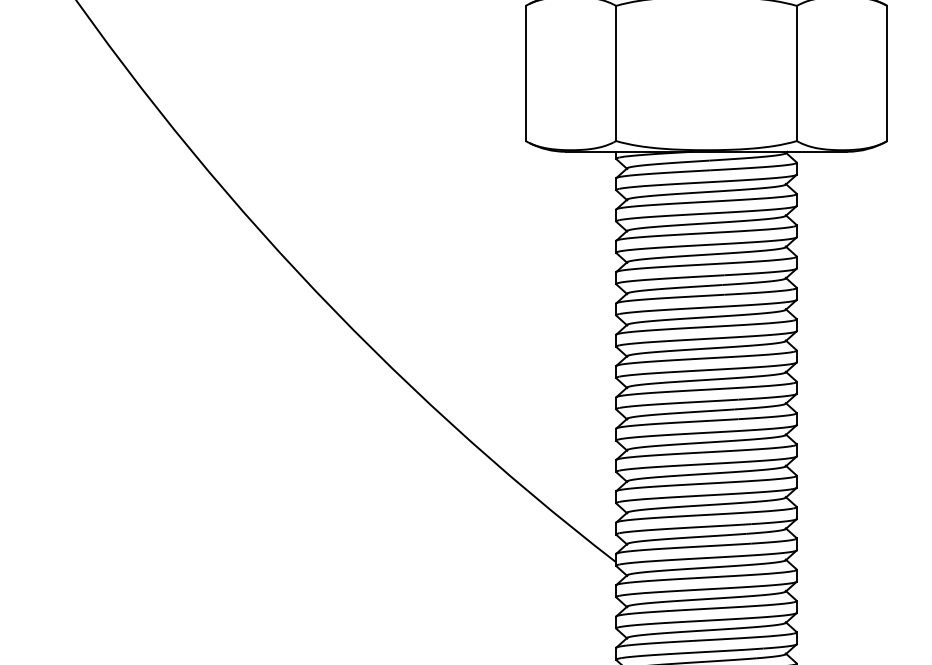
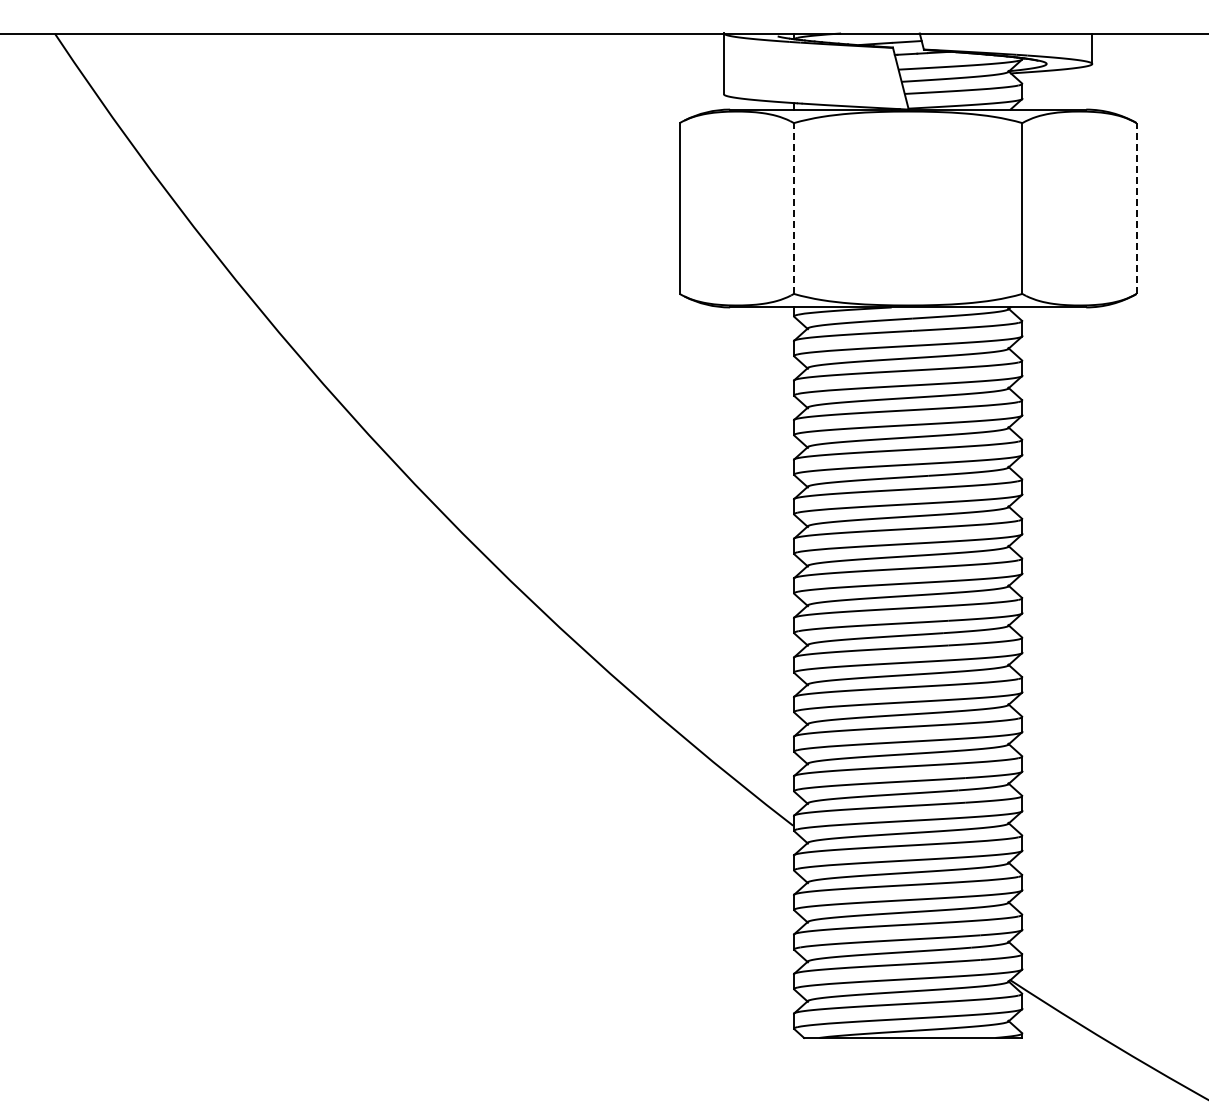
line: (615, 73) -> (793, 208), solid -> dashed
line: (887, 73) -> (1136, 208), solid -> dashed

